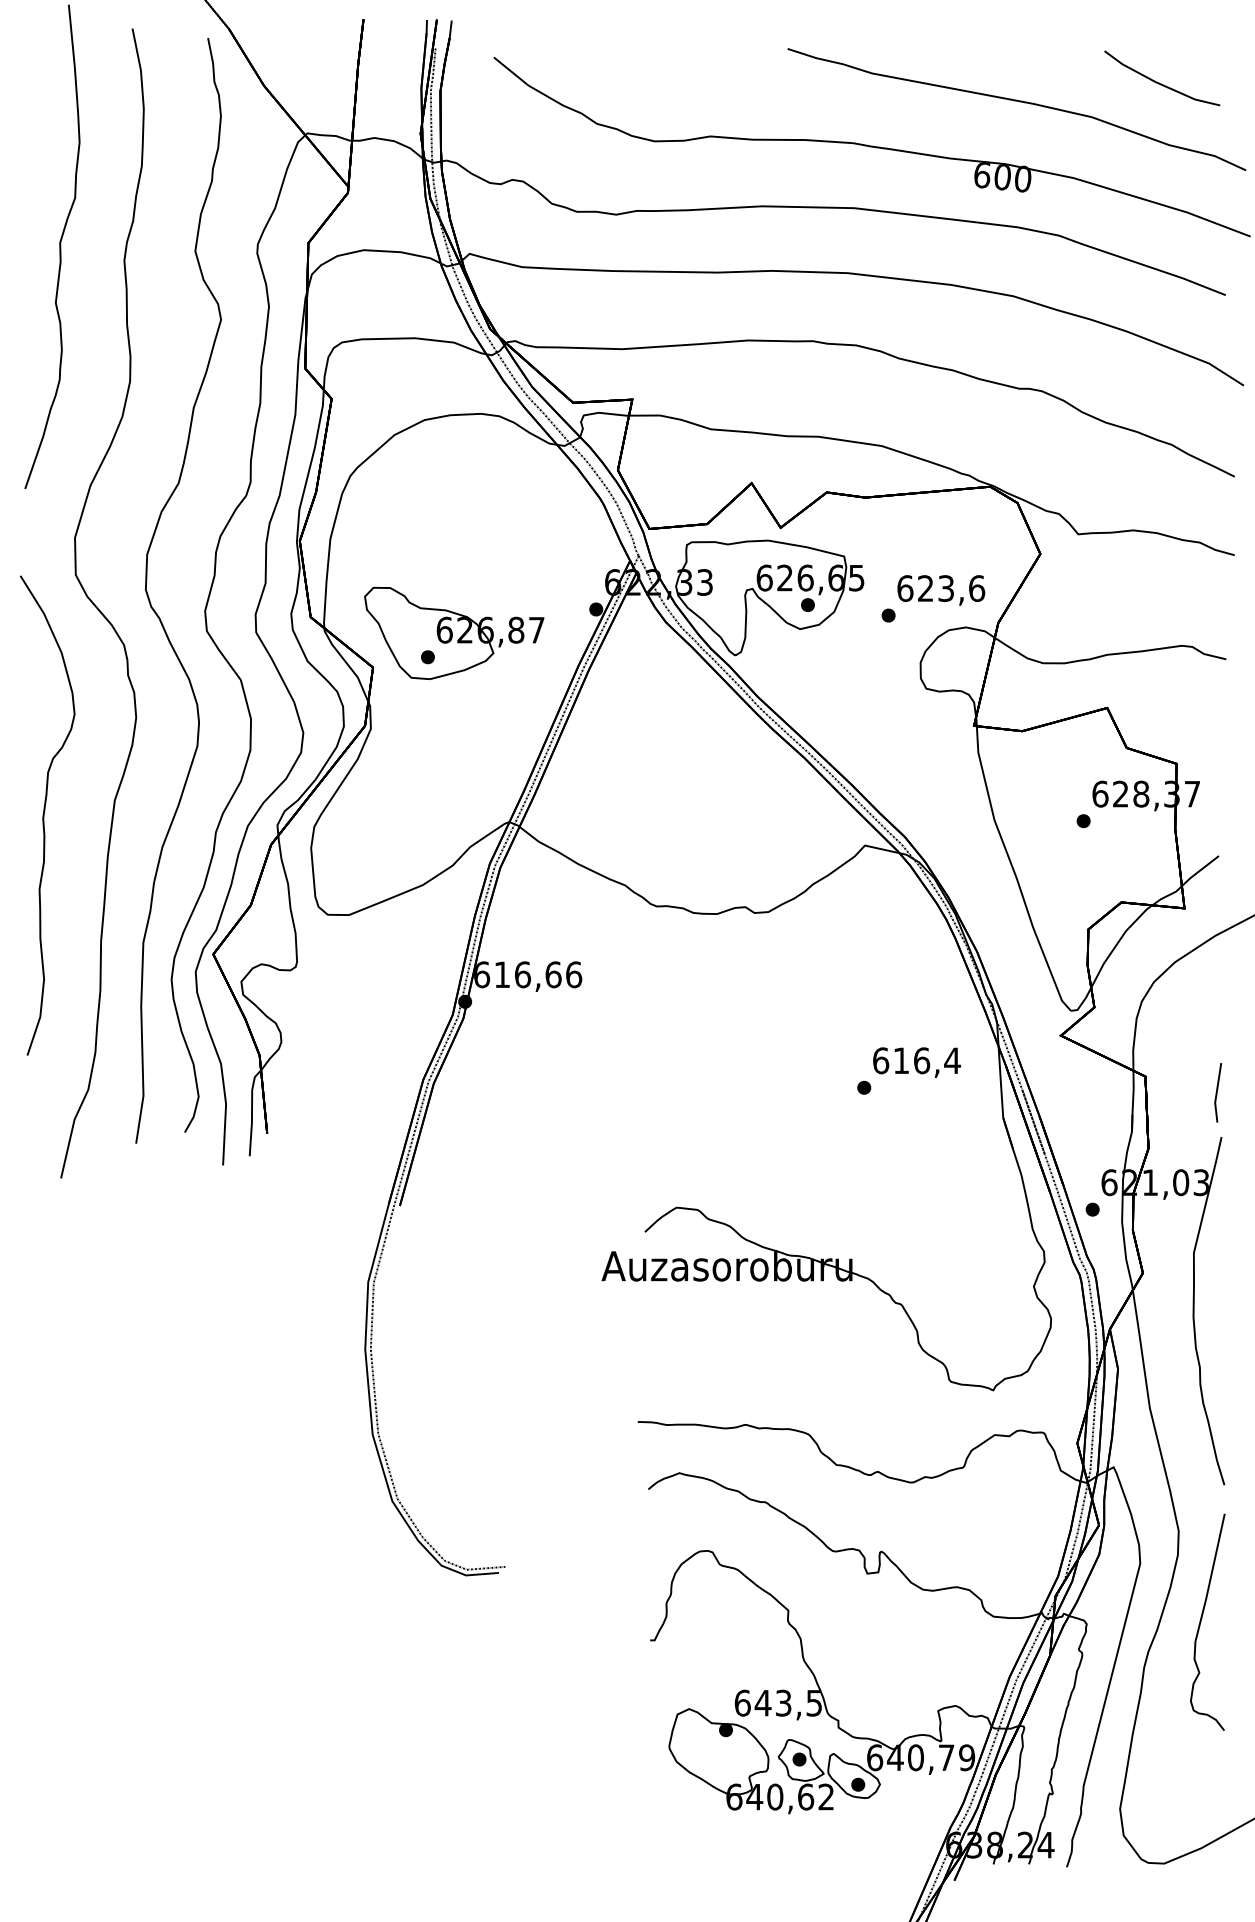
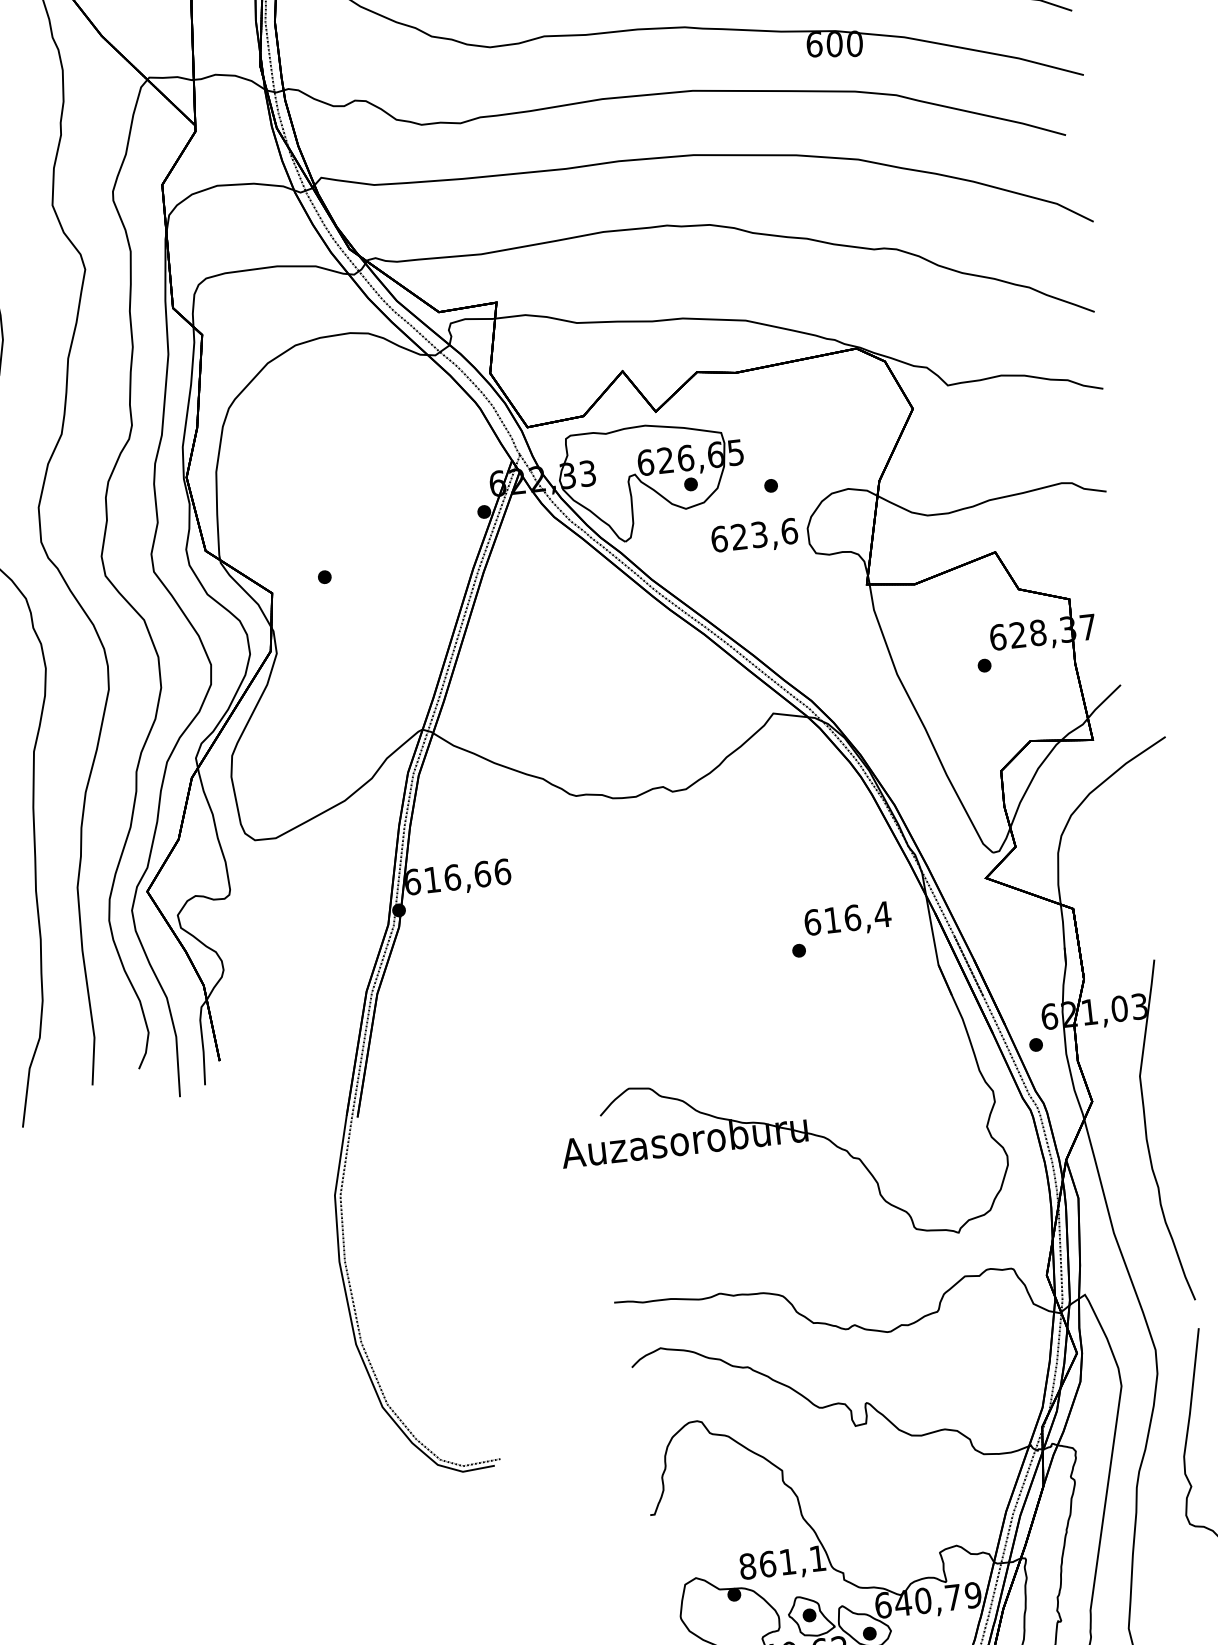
text: (941, 590) -> (754, 537), moved
part: (454, 632) -> (348, 550), removed
line: (1217, 1092) -> (1145, 916), removed
text: (777, 1702) -> (781, 1561), 643,5 -> 861,1

